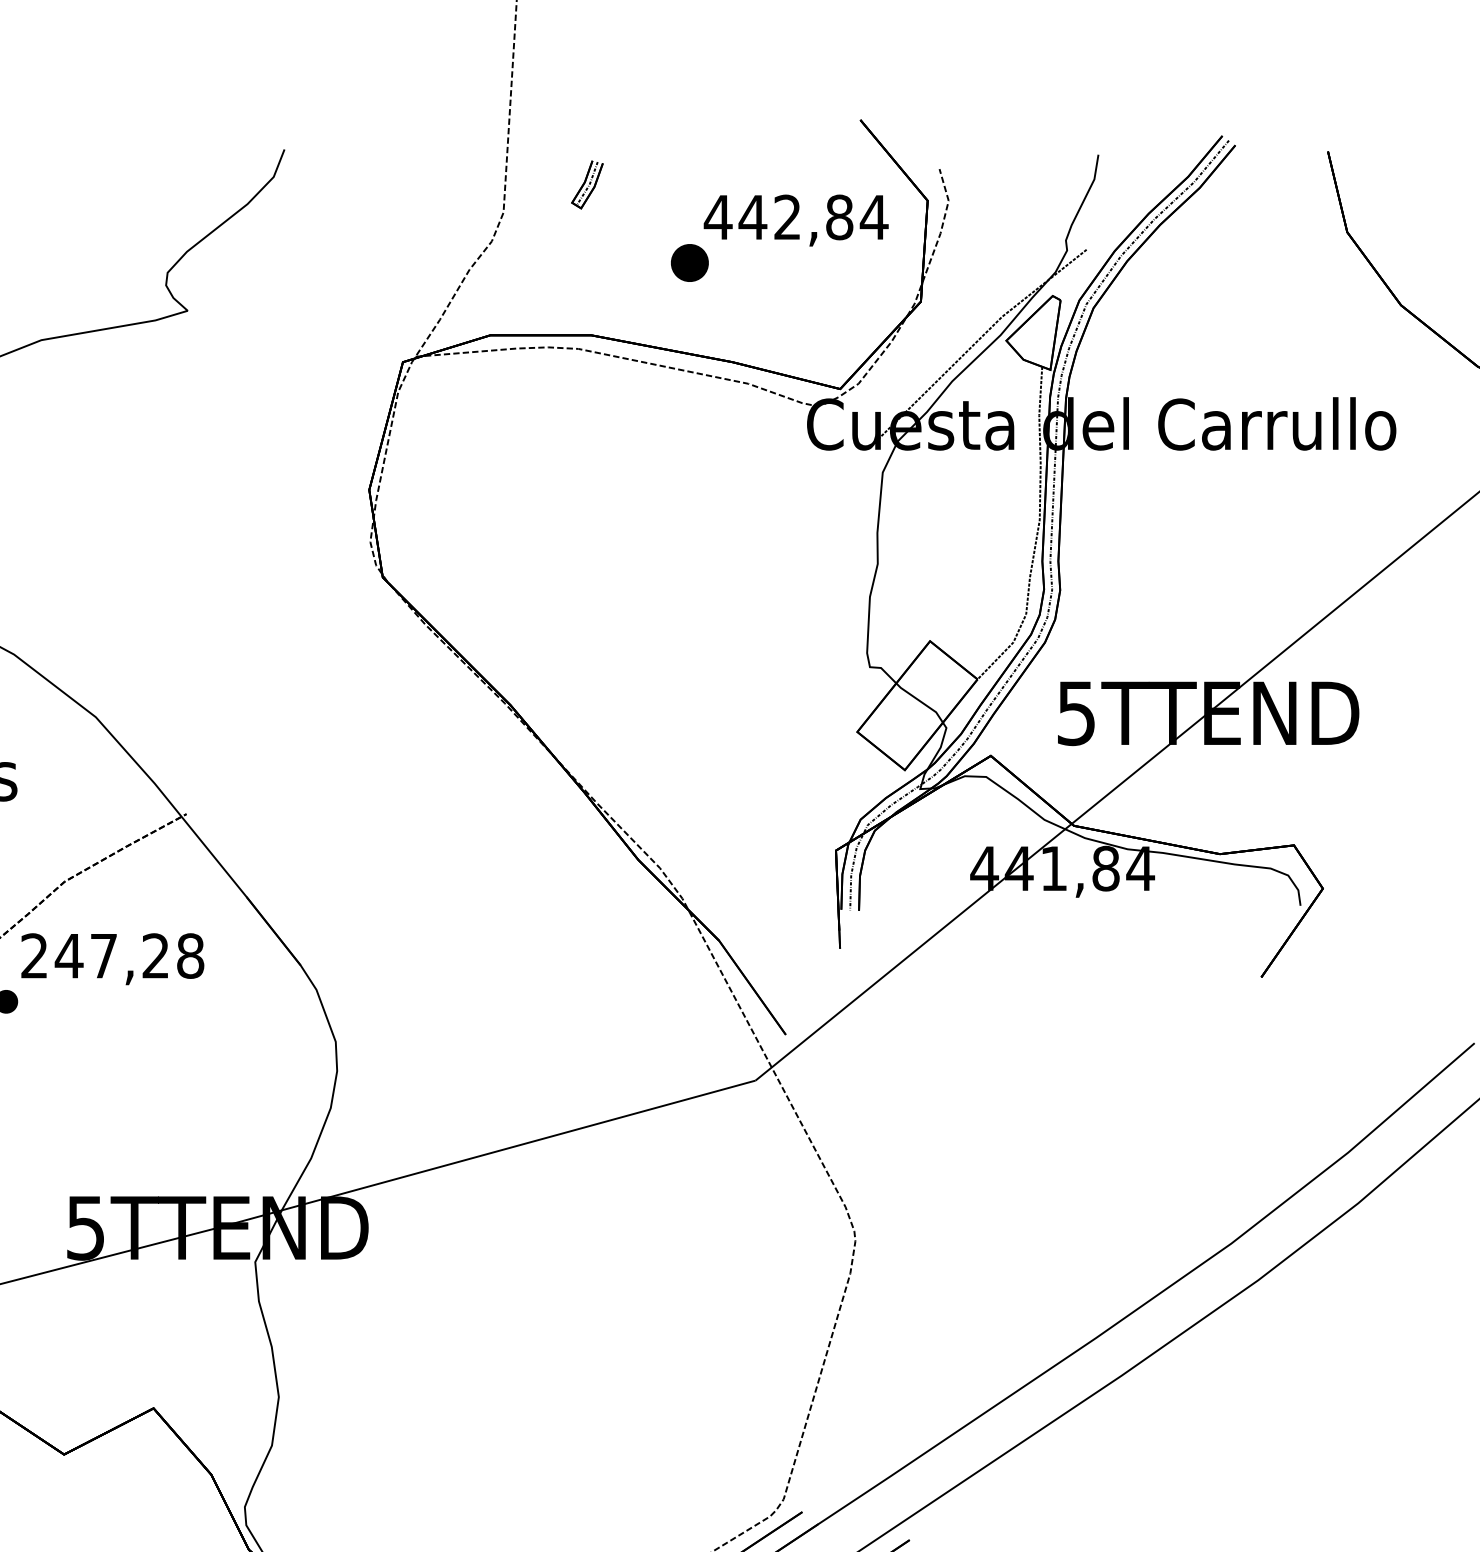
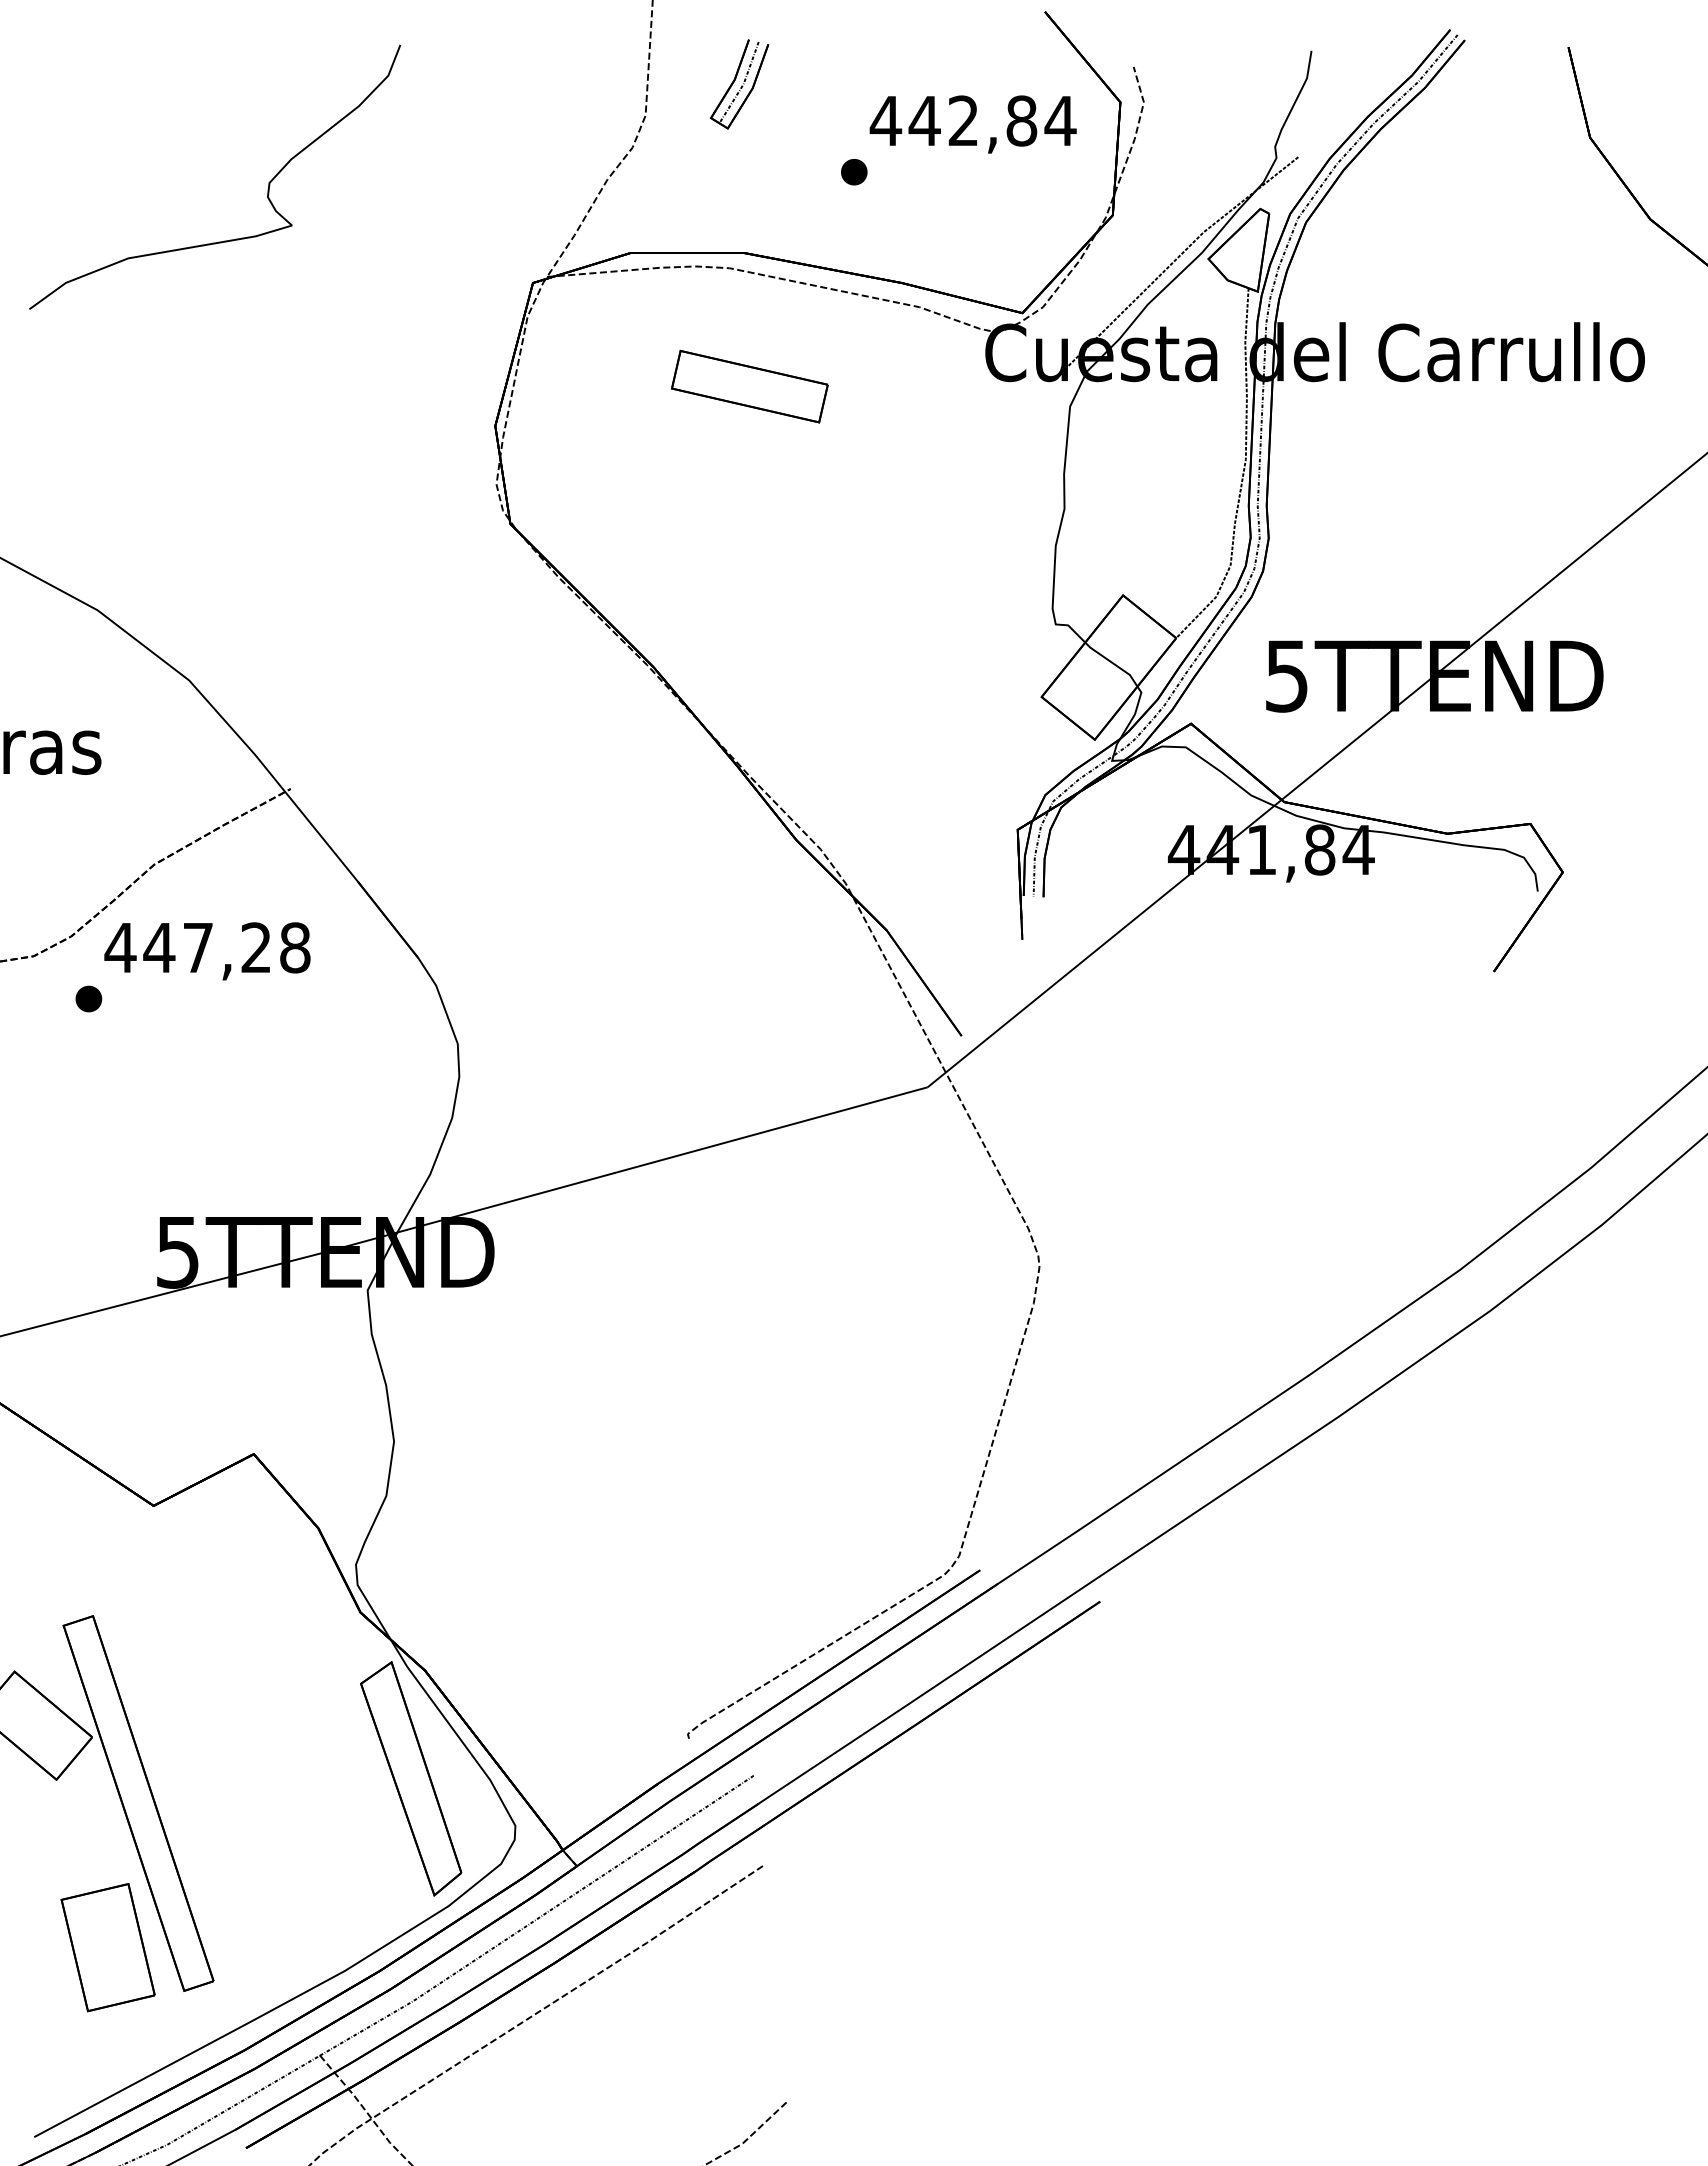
part: (587, 184) -> (739, 84), size x1.67
part: (690, 263) -> (854, 172), size x0.62
part: (596, 454) -> (749, 386), added
text: (34, 955) -> (120, 947), 247,28 -> 447,28

